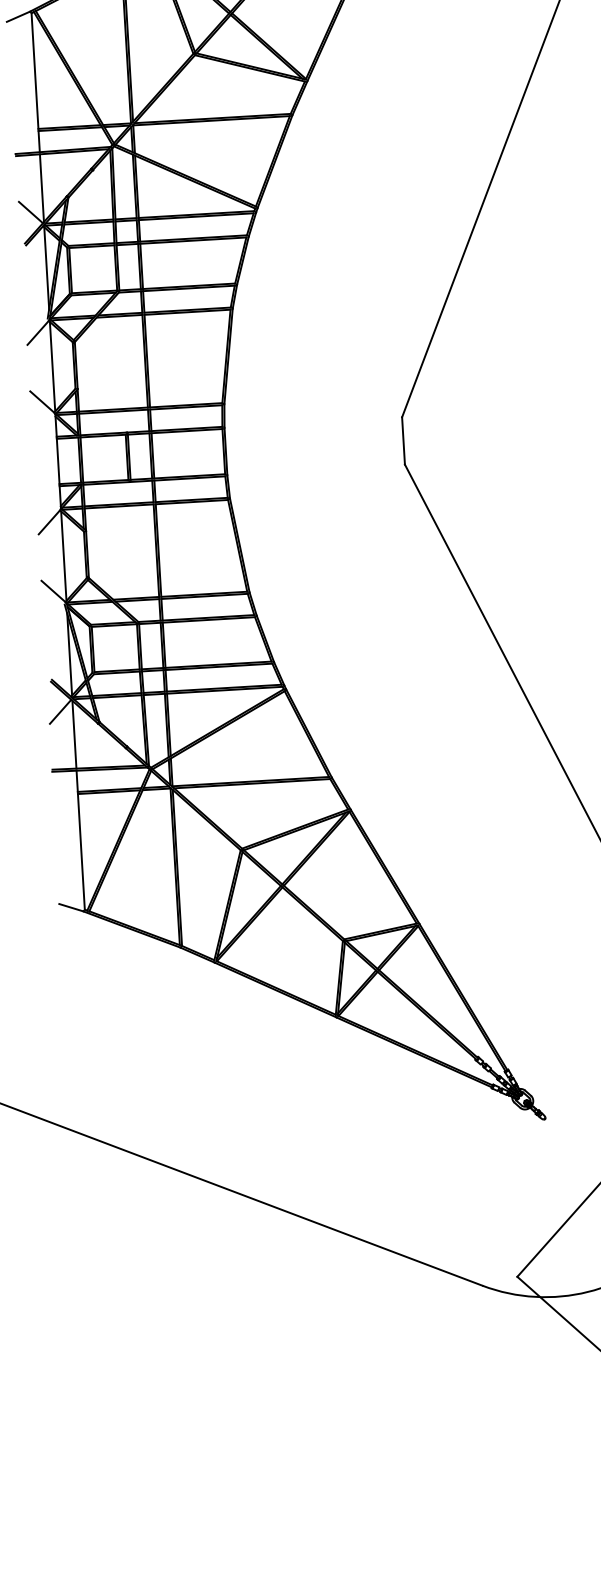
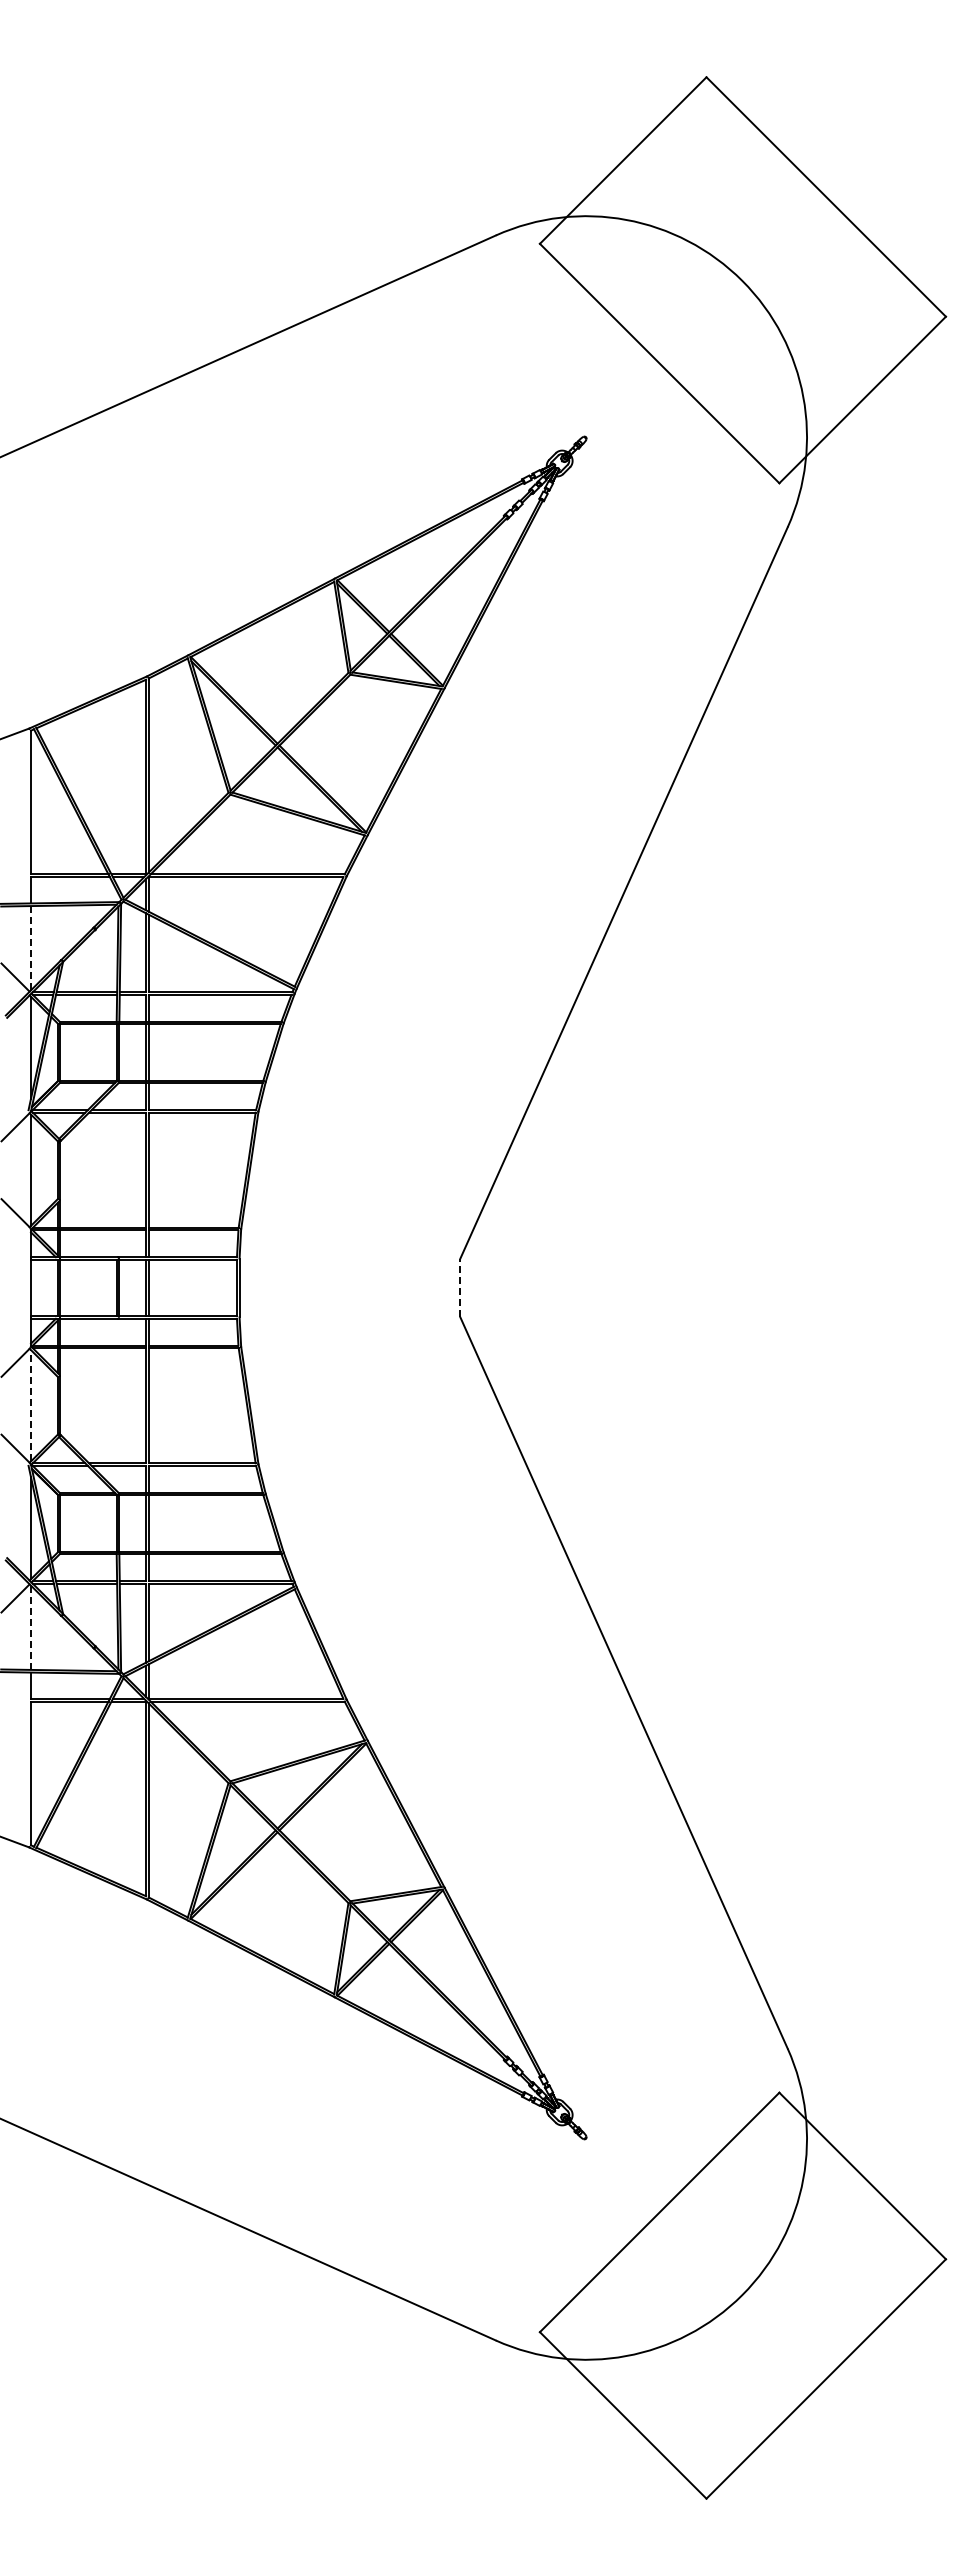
line: (41, 187) -> (30, 947), solid -> dashed
line: (403, 440) -> (460, 1287), solid -> dashed
line: (63, 555) -> (30, 1405), solid -> dashed
line: (74, 734) -> (30, 1627), solid -> dashed

